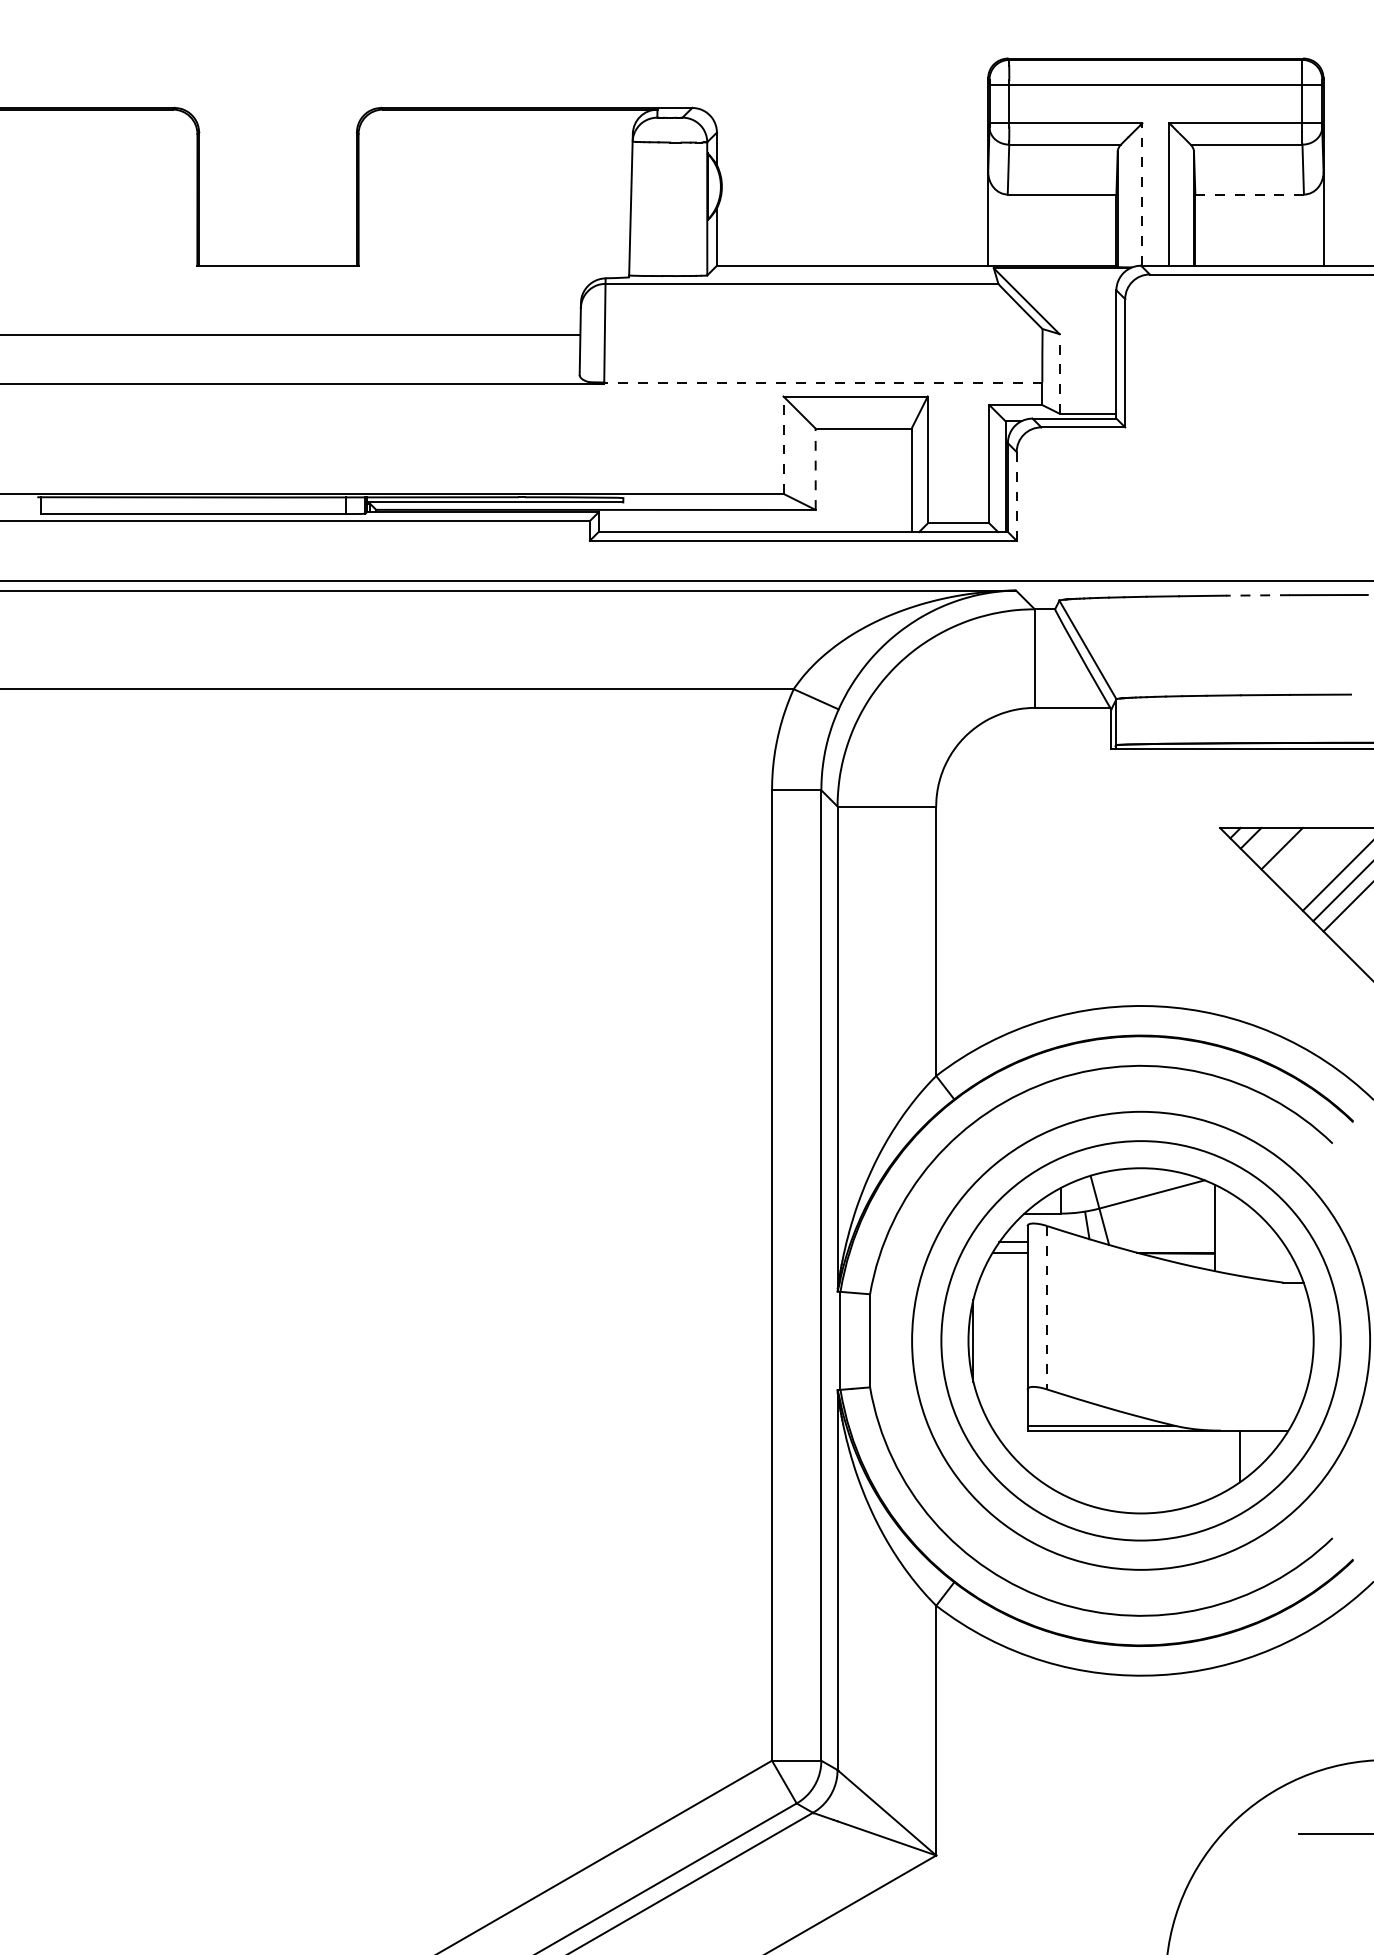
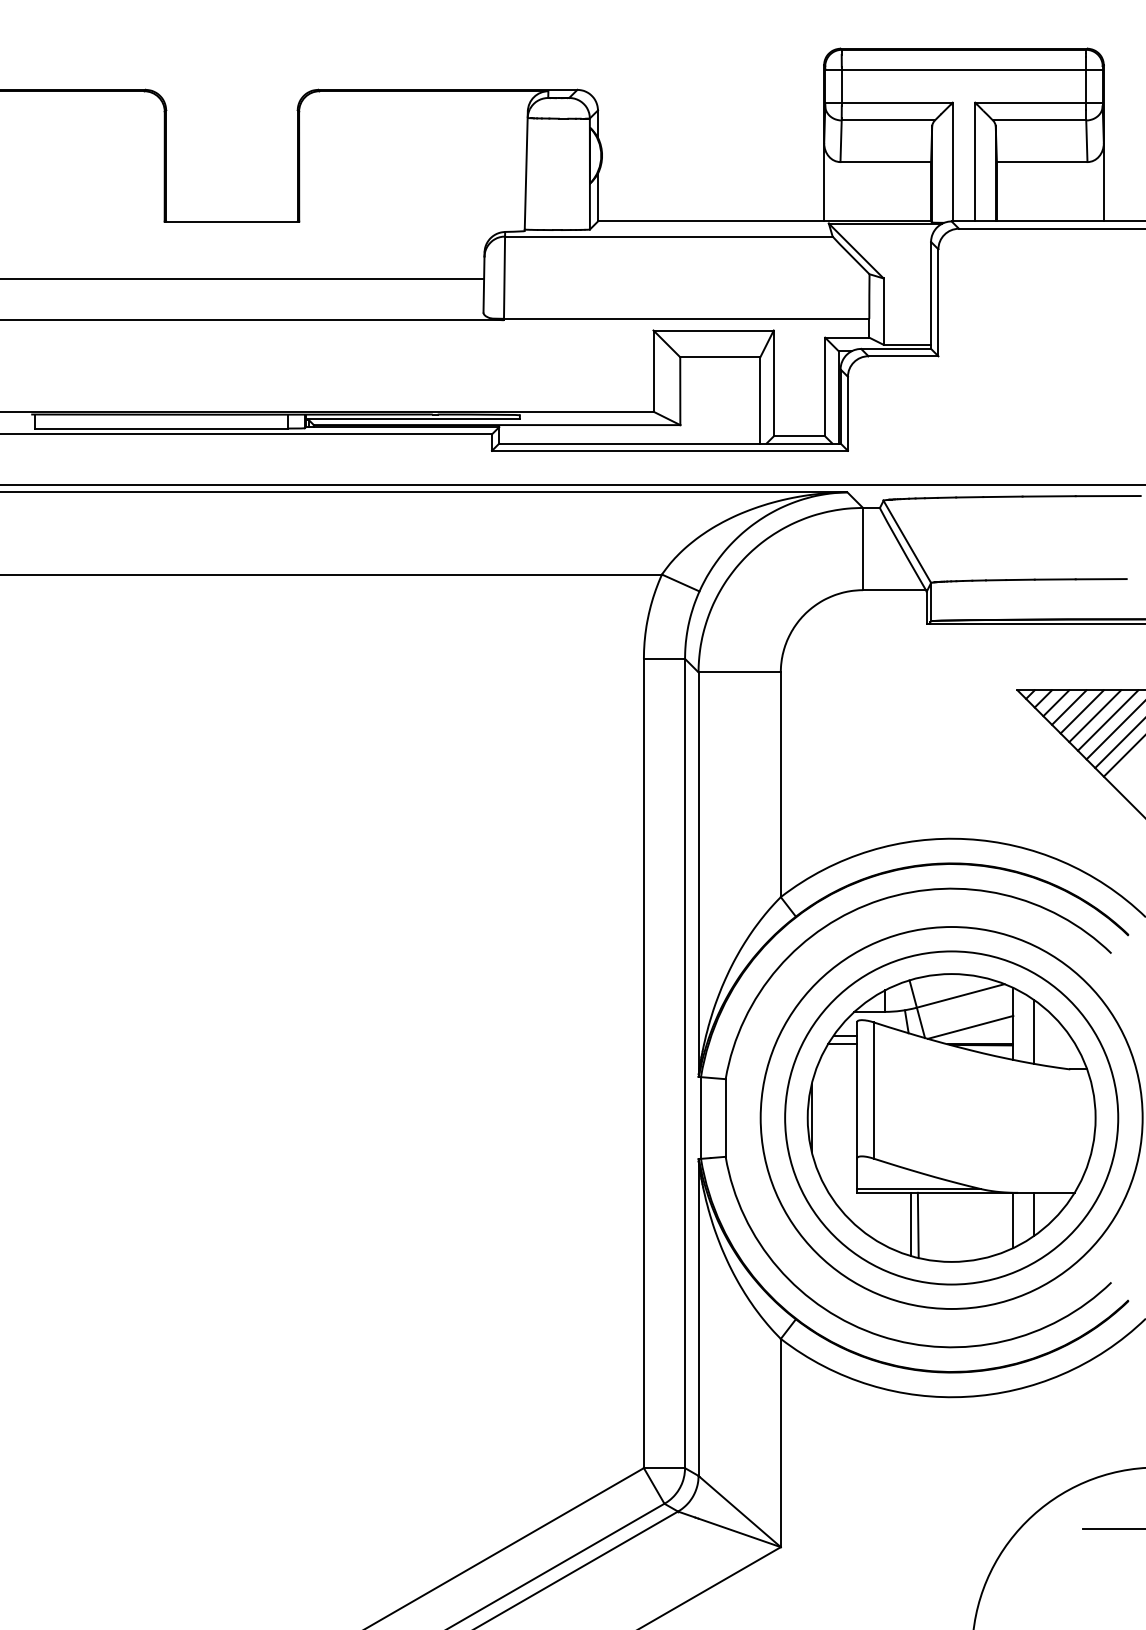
line: (1142, 194) -> (952, 162), dashed -> solid
line: (1249, 194) -> (1042, 162), dashed -> solid
line: (1059, 373) -> (883, 311), dashed -> solid
line: (822, 382) -> (685, 318), dashed -> solid
line: (783, 445) -> (653, 371), dashed -> solid
line: (815, 469) -> (680, 391), dashed -> solid
line: (1016, 496) -> (847, 413), dashed -> solid
line: (1257, 595) -> (1048, 496), dashed -> solid
line: (1266, 843) -> (1056, 703), added
line: (1297, 853) -> (1082, 711), added
line: (1313, 858) -> (1095, 715), added
line: (1328, 863) -> (1107, 719), added
line: (1163, 1231) -> (970, 1026), added
line: (1239, 1237) -> (1033, 1031), added
line: (1047, 1307) -> (873, 1090), dashed -> solid
line: (1215, 1463) -> (1013, 1220), added
line: (1091, 1468) -> (910, 1224), added
line: (1100, 1469) -> (917, 1225), added

